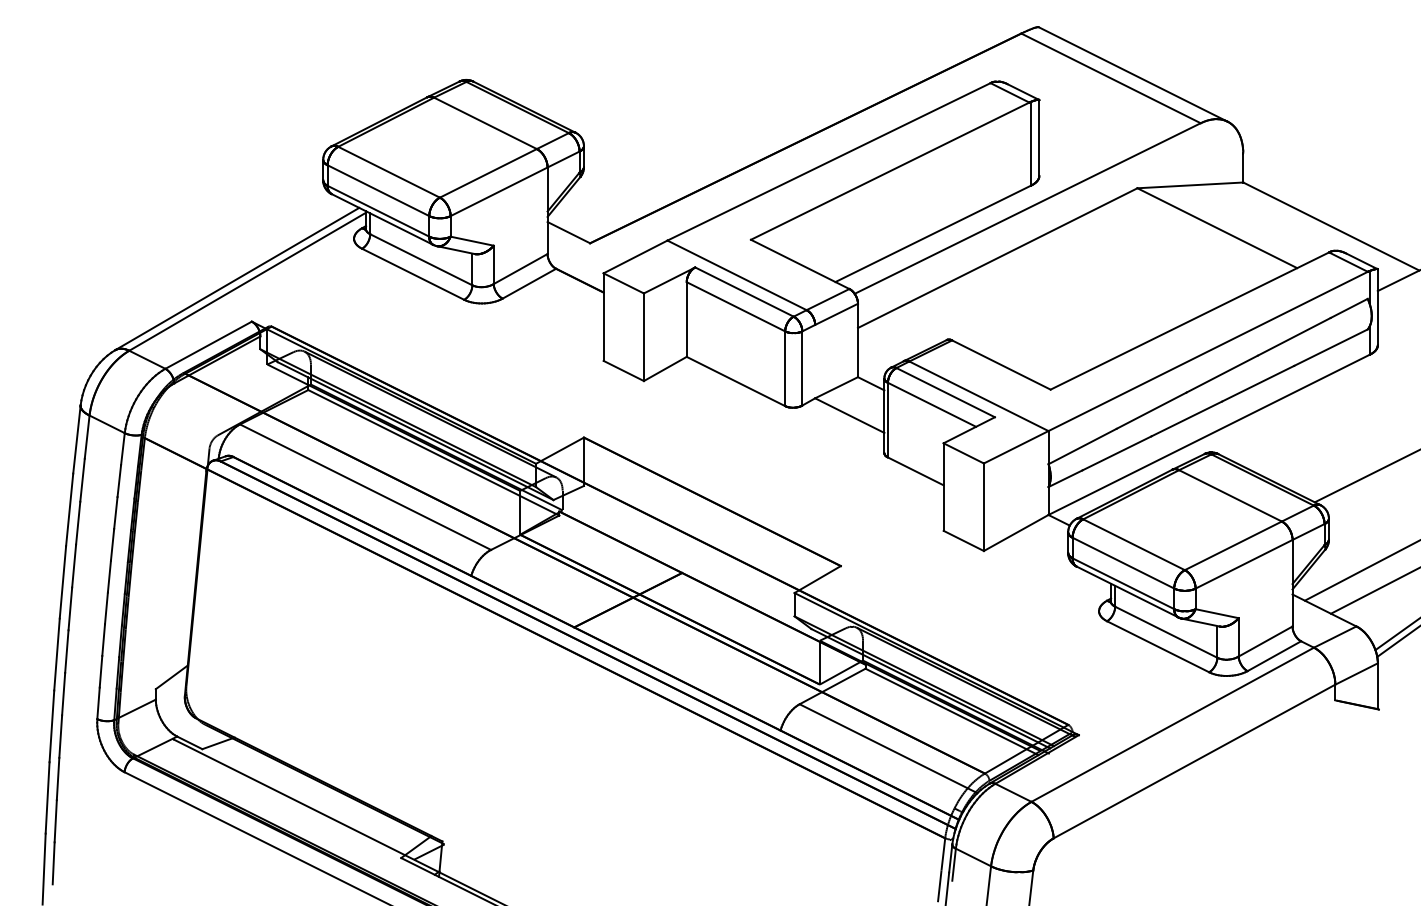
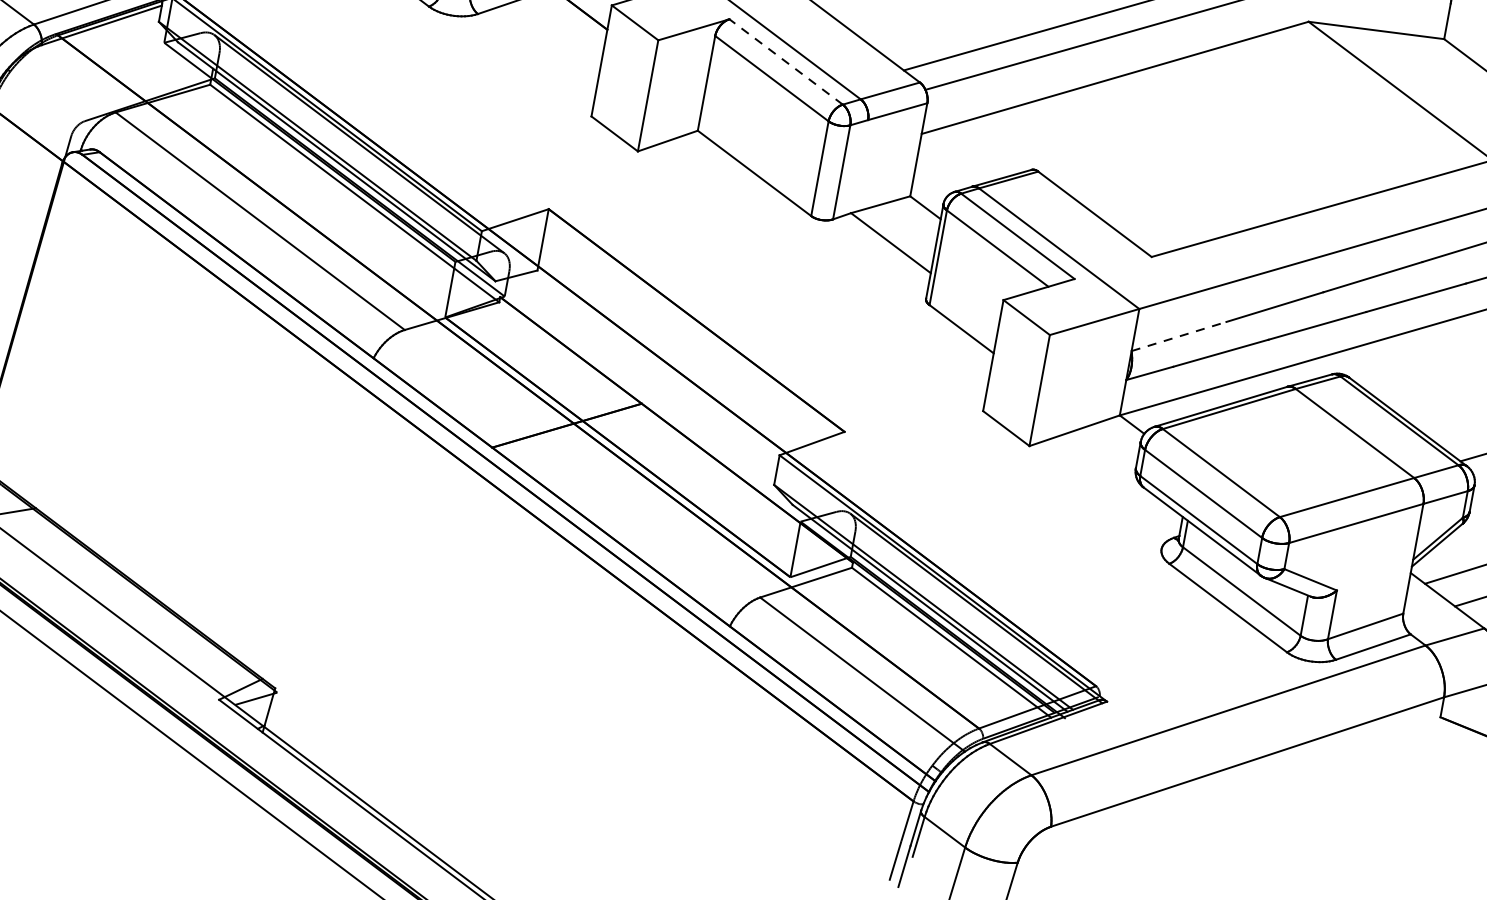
line: (744, 291) -> (786, 61), solid -> dashed
line: (1083, 446) -> (1180, 336), solid -> dashed

